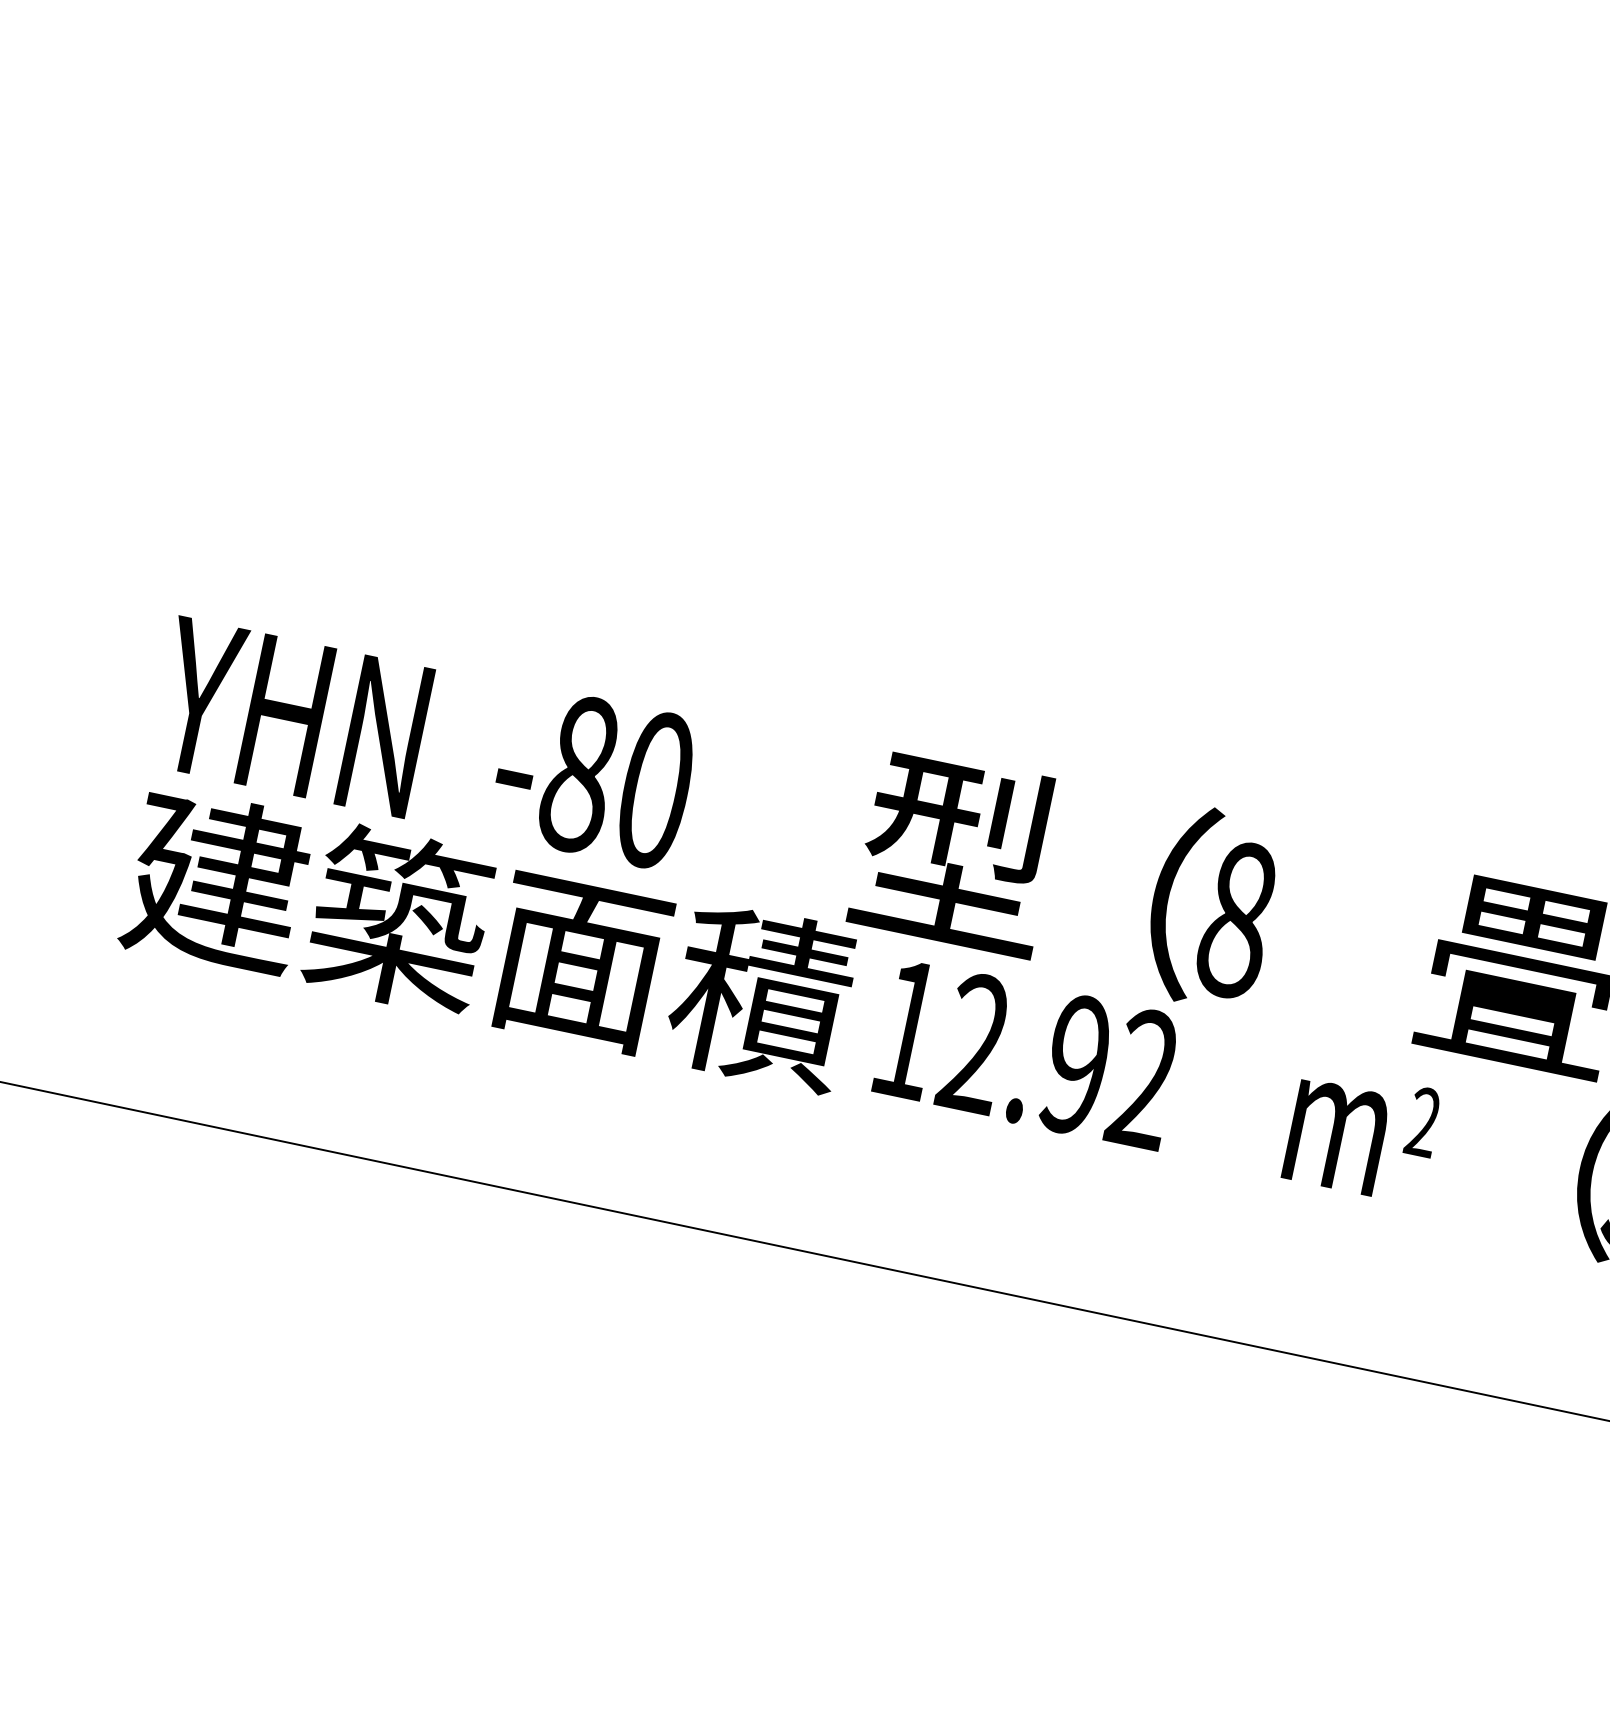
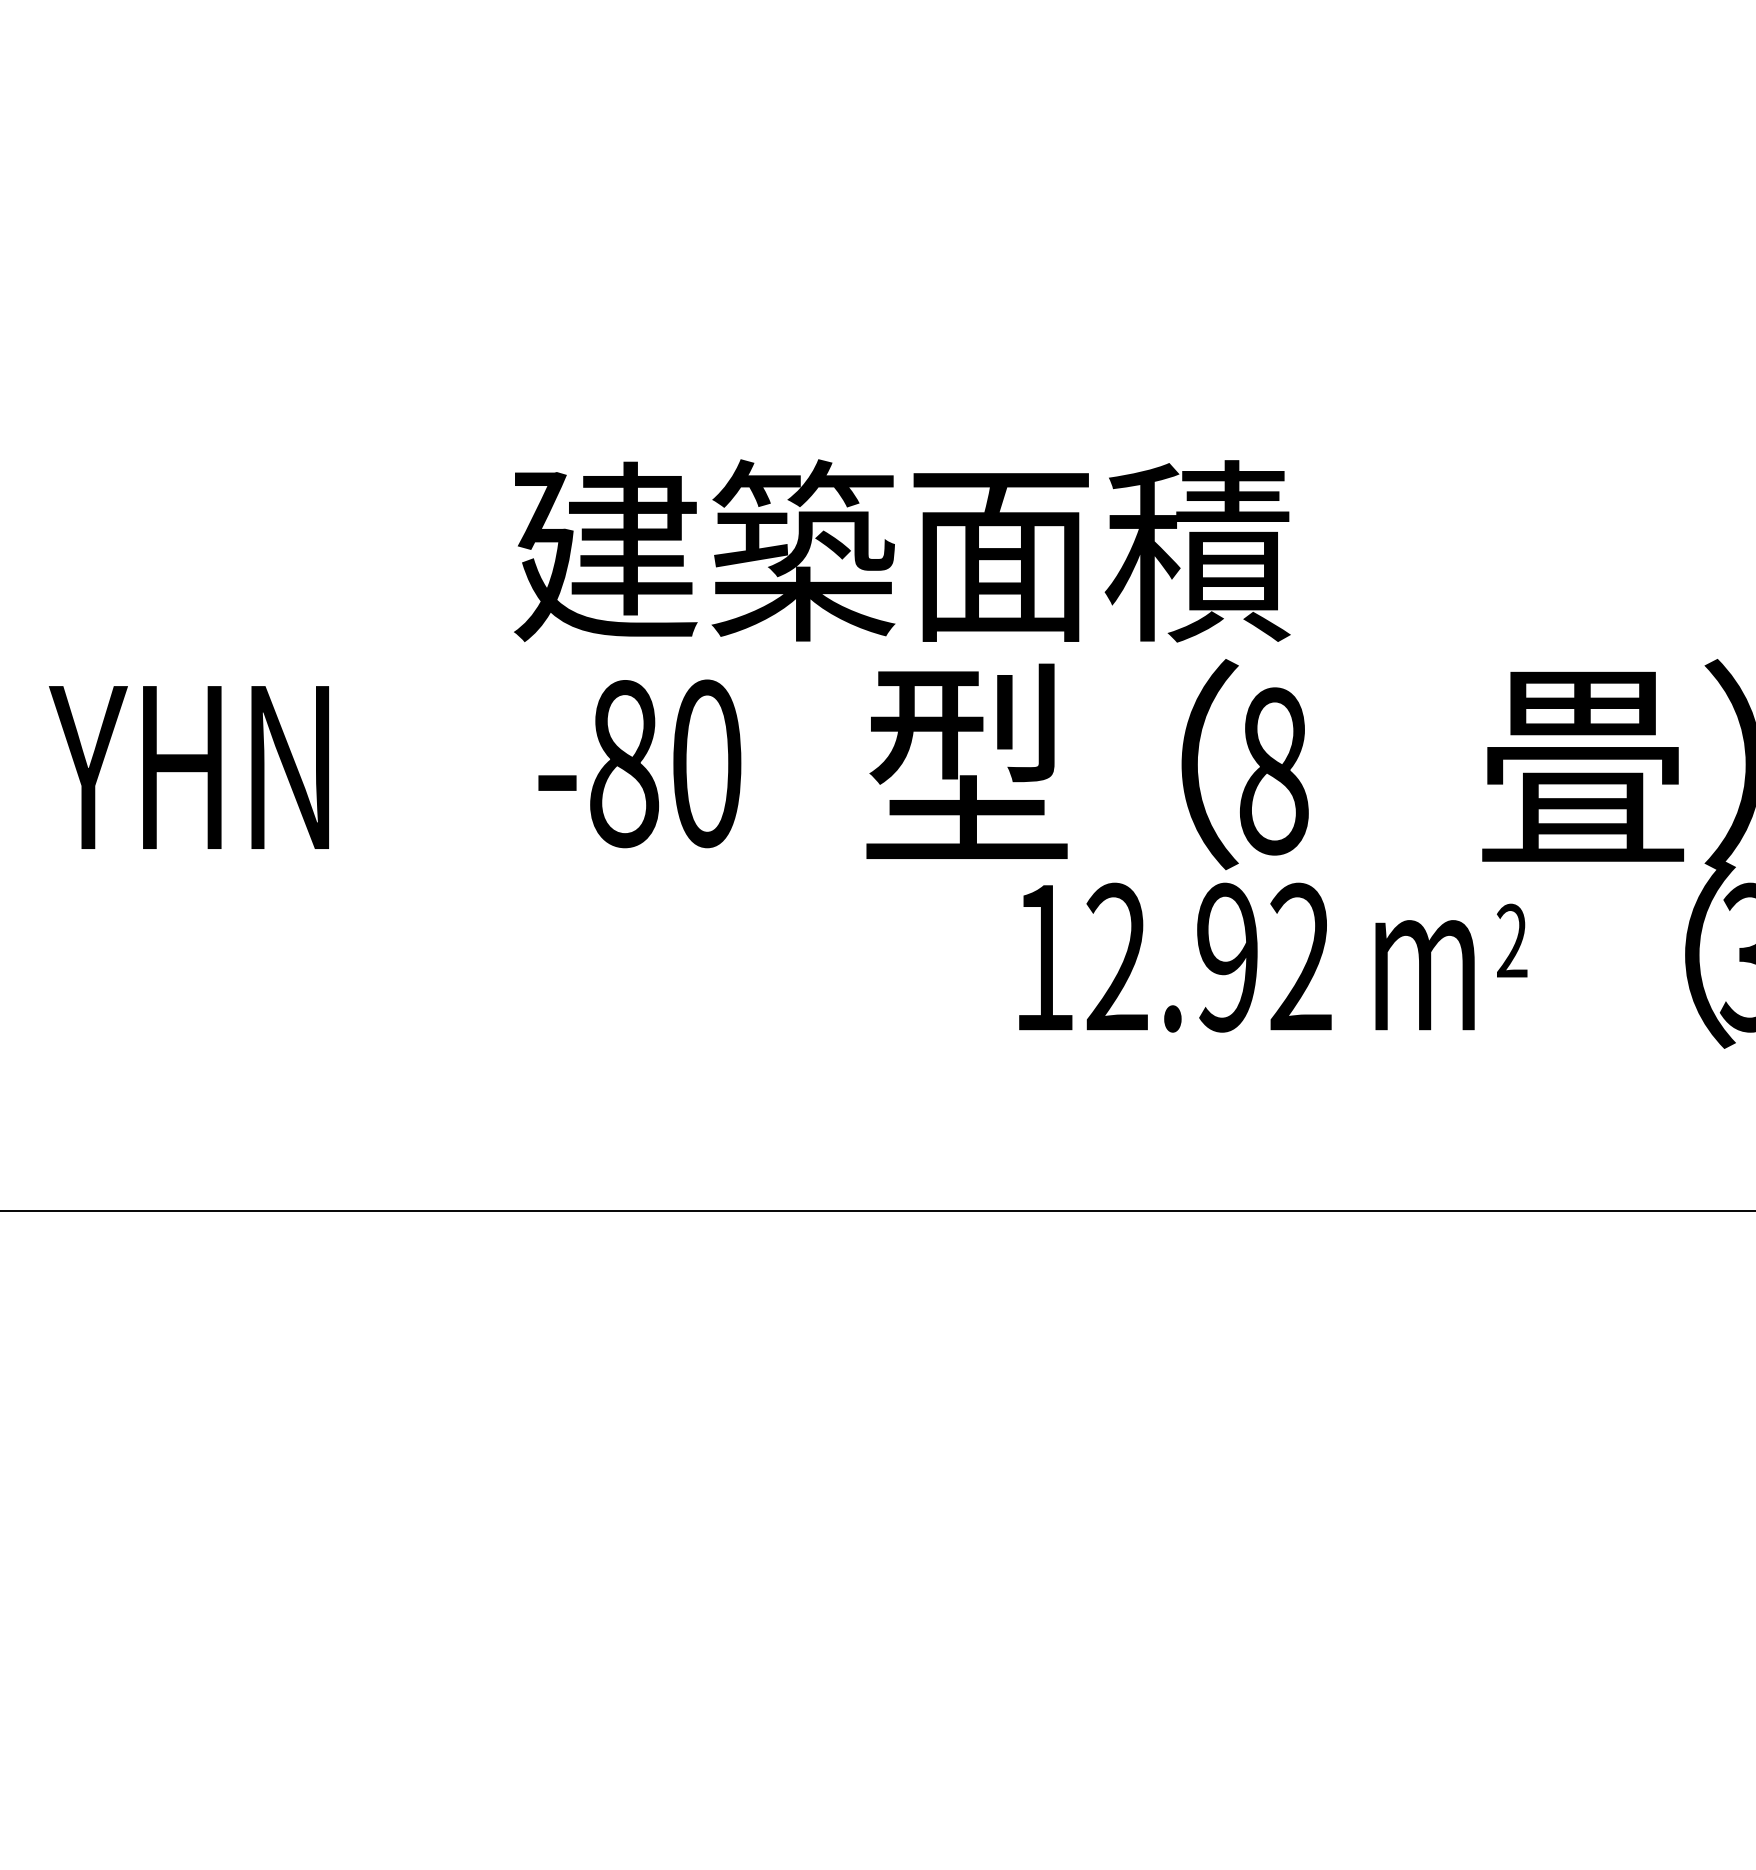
text: (291, 717) -> (188, 767), moved
text: (593, 776) -> (639, 763), moved
text: (490, 938) -> (902, 550), moved
text: (1028, 1054) -> (1175, 957), moved

